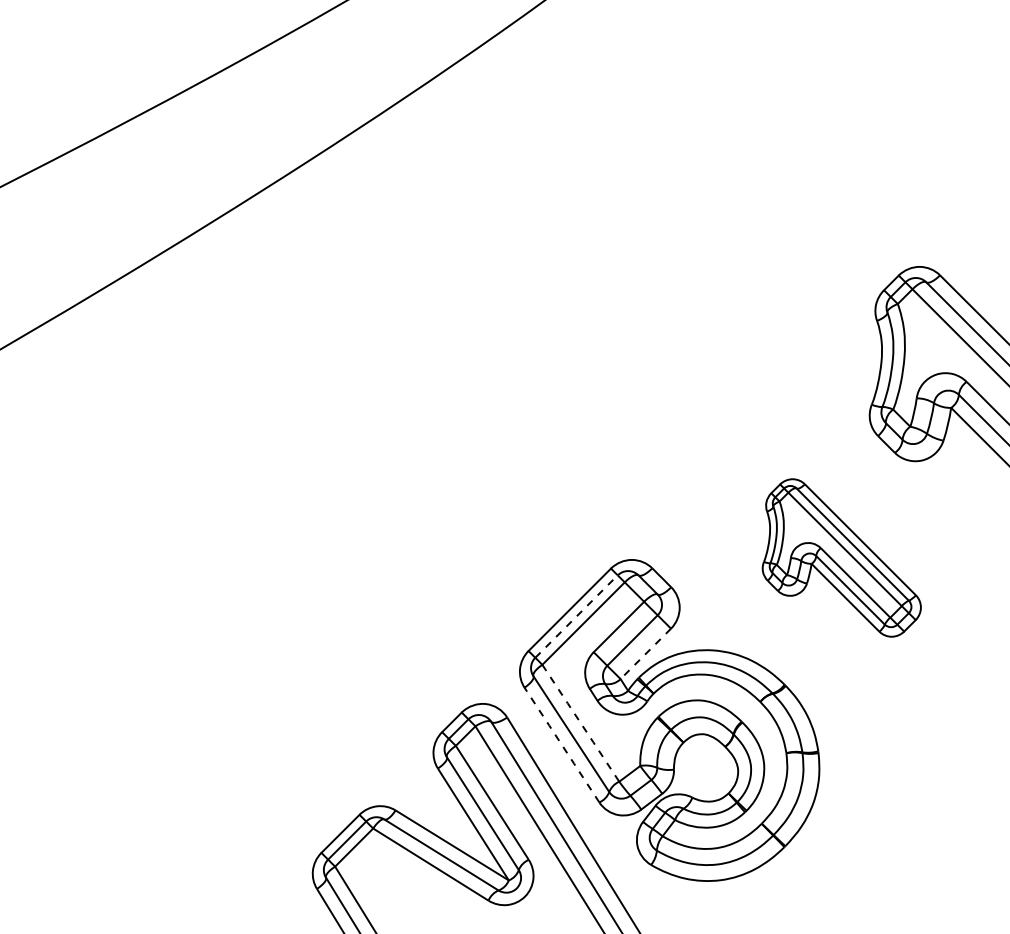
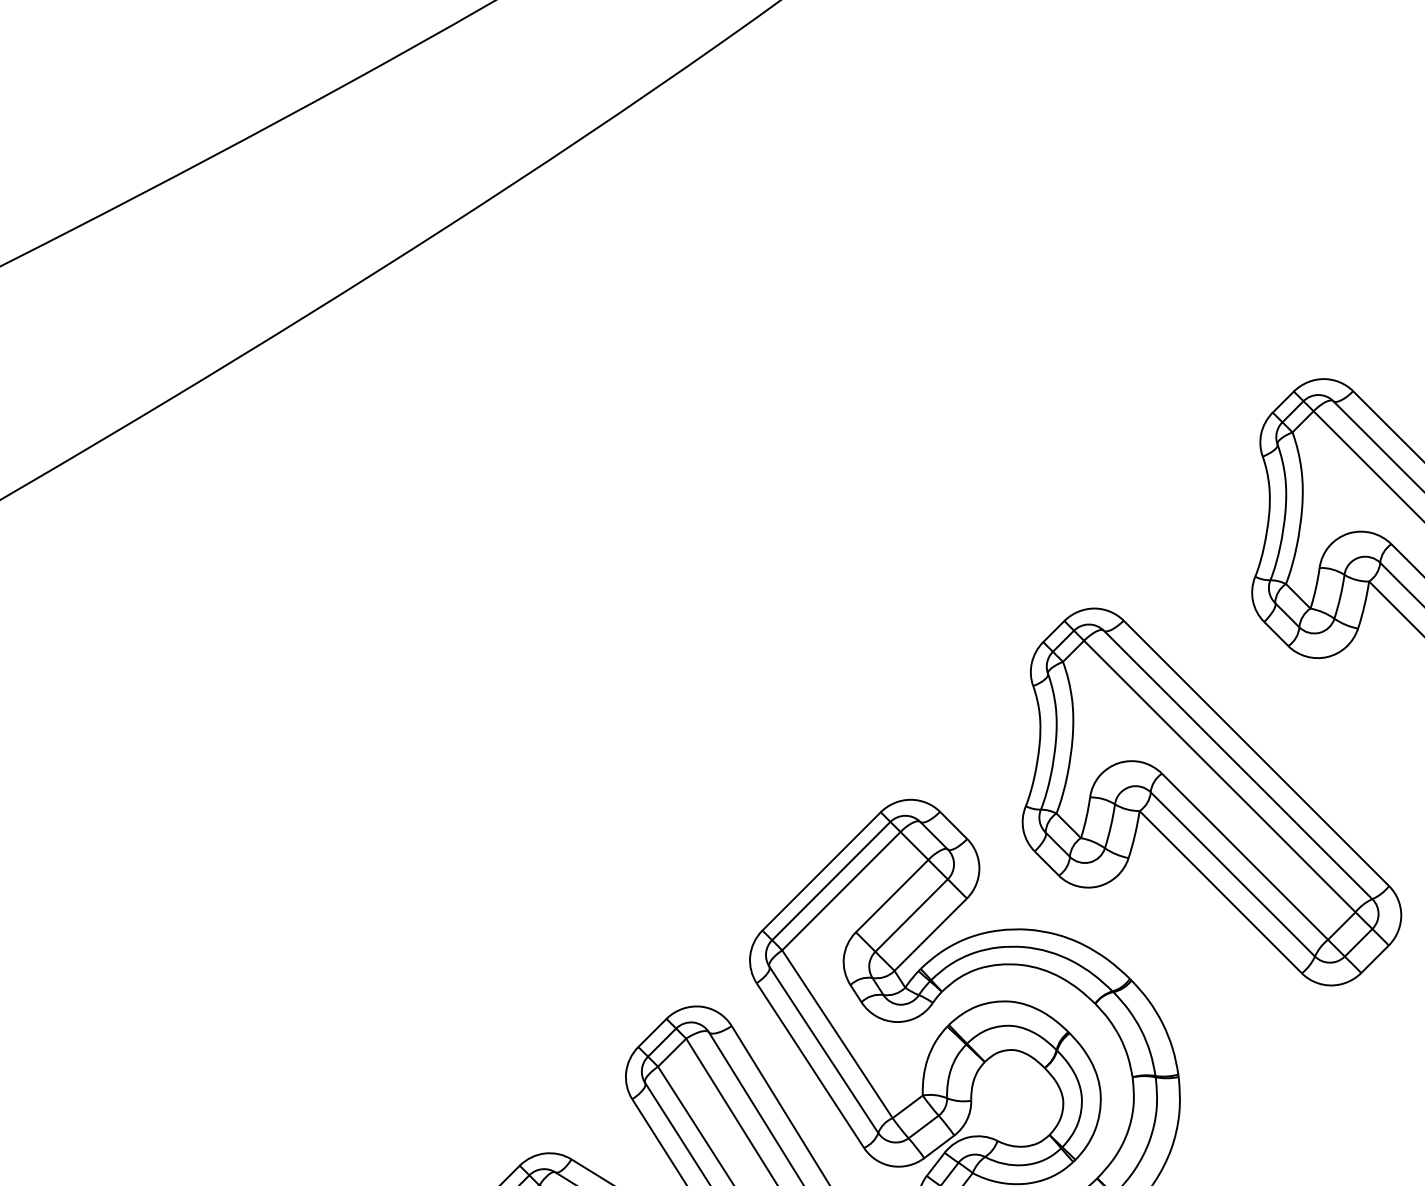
part: (841, 557) -> (1211, 796), size x1.67
line: (576, 616) -> (831, 880), dashed -> solid
line: (645, 653) -> (930, 934), dashed -> solid
line: (580, 723) -> (836, 1034), dashed -> solid
line: (561, 744) -> (809, 1064), dashed -> solid

